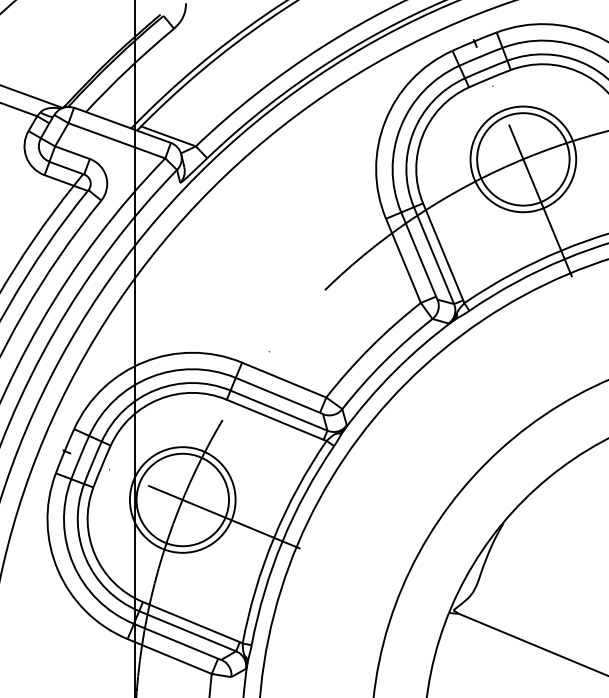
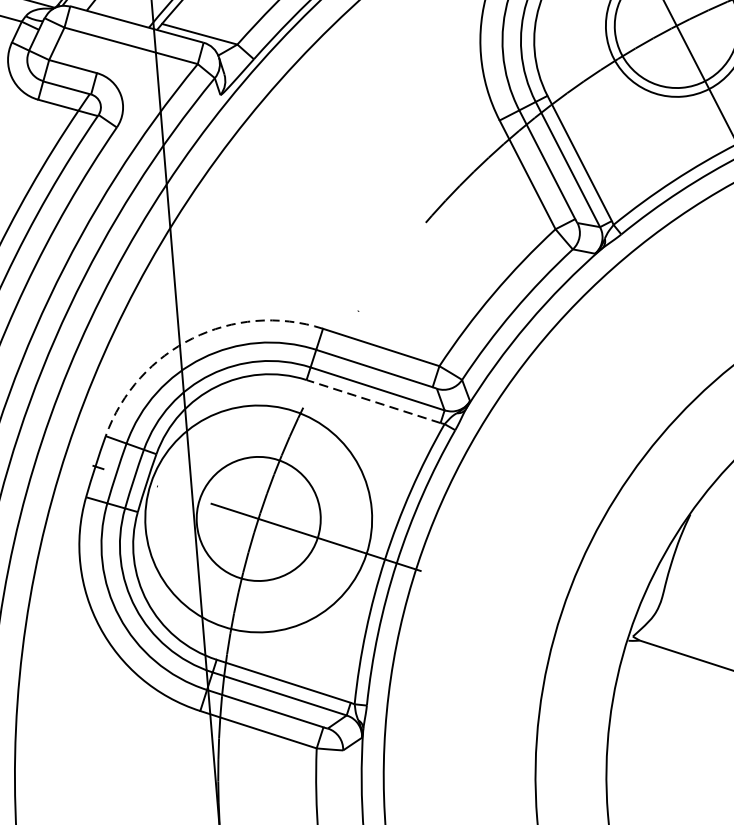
arc: (144, 361) -> (192, 337), solid -> dashed
line: (274, 419) -> (372, 401), solid -> dashed
circle: (182, 499) -> (258, 518), size x1.6

